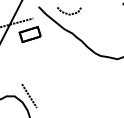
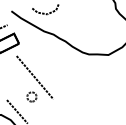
part: (49, 68) -> (34, 77), added

